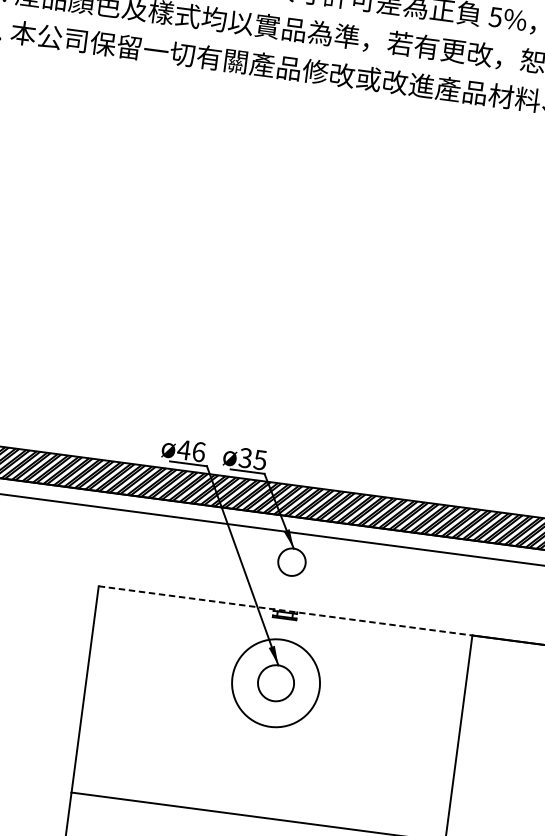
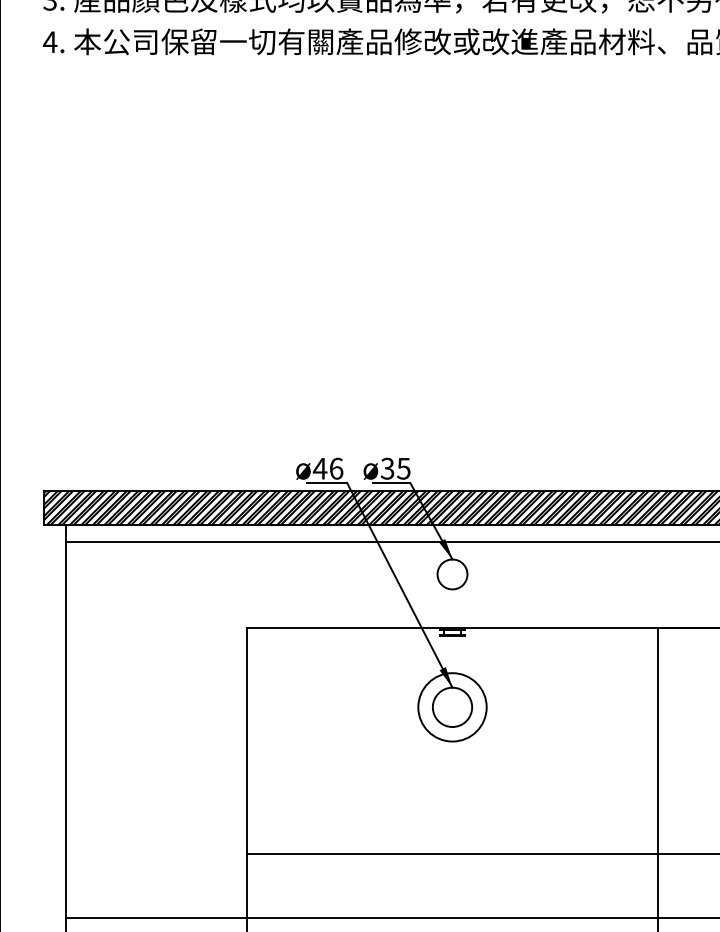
line: (286, 610) -> (453, 627), dashed -> solid
circle: (276, 683) -> (452, 707), size x0.71

